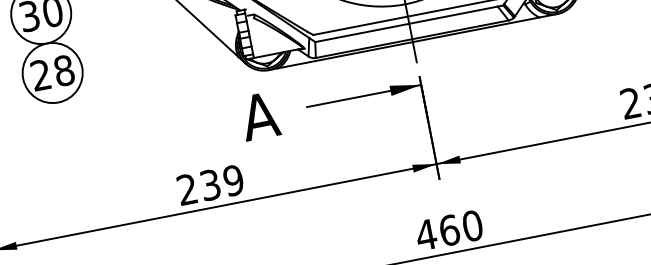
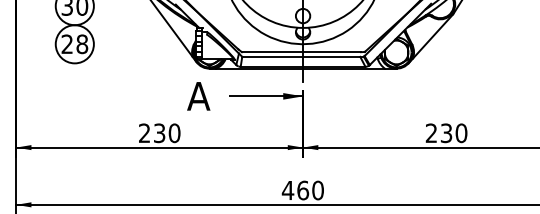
text: (233, 180) -> (174, 133), 239 -> 230

